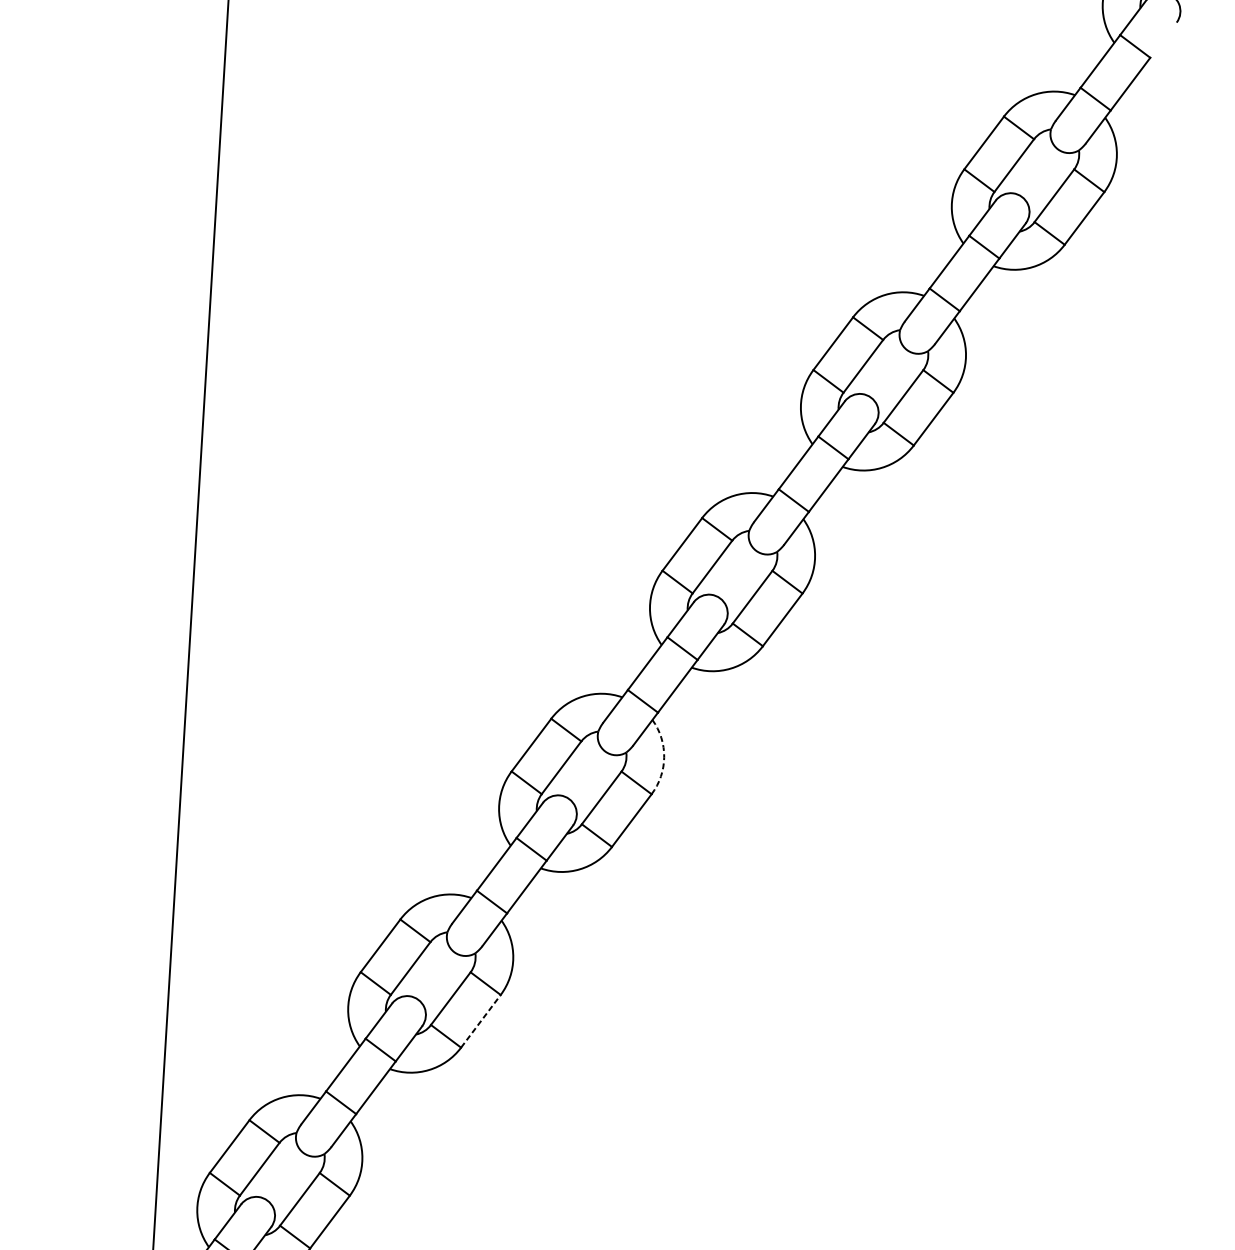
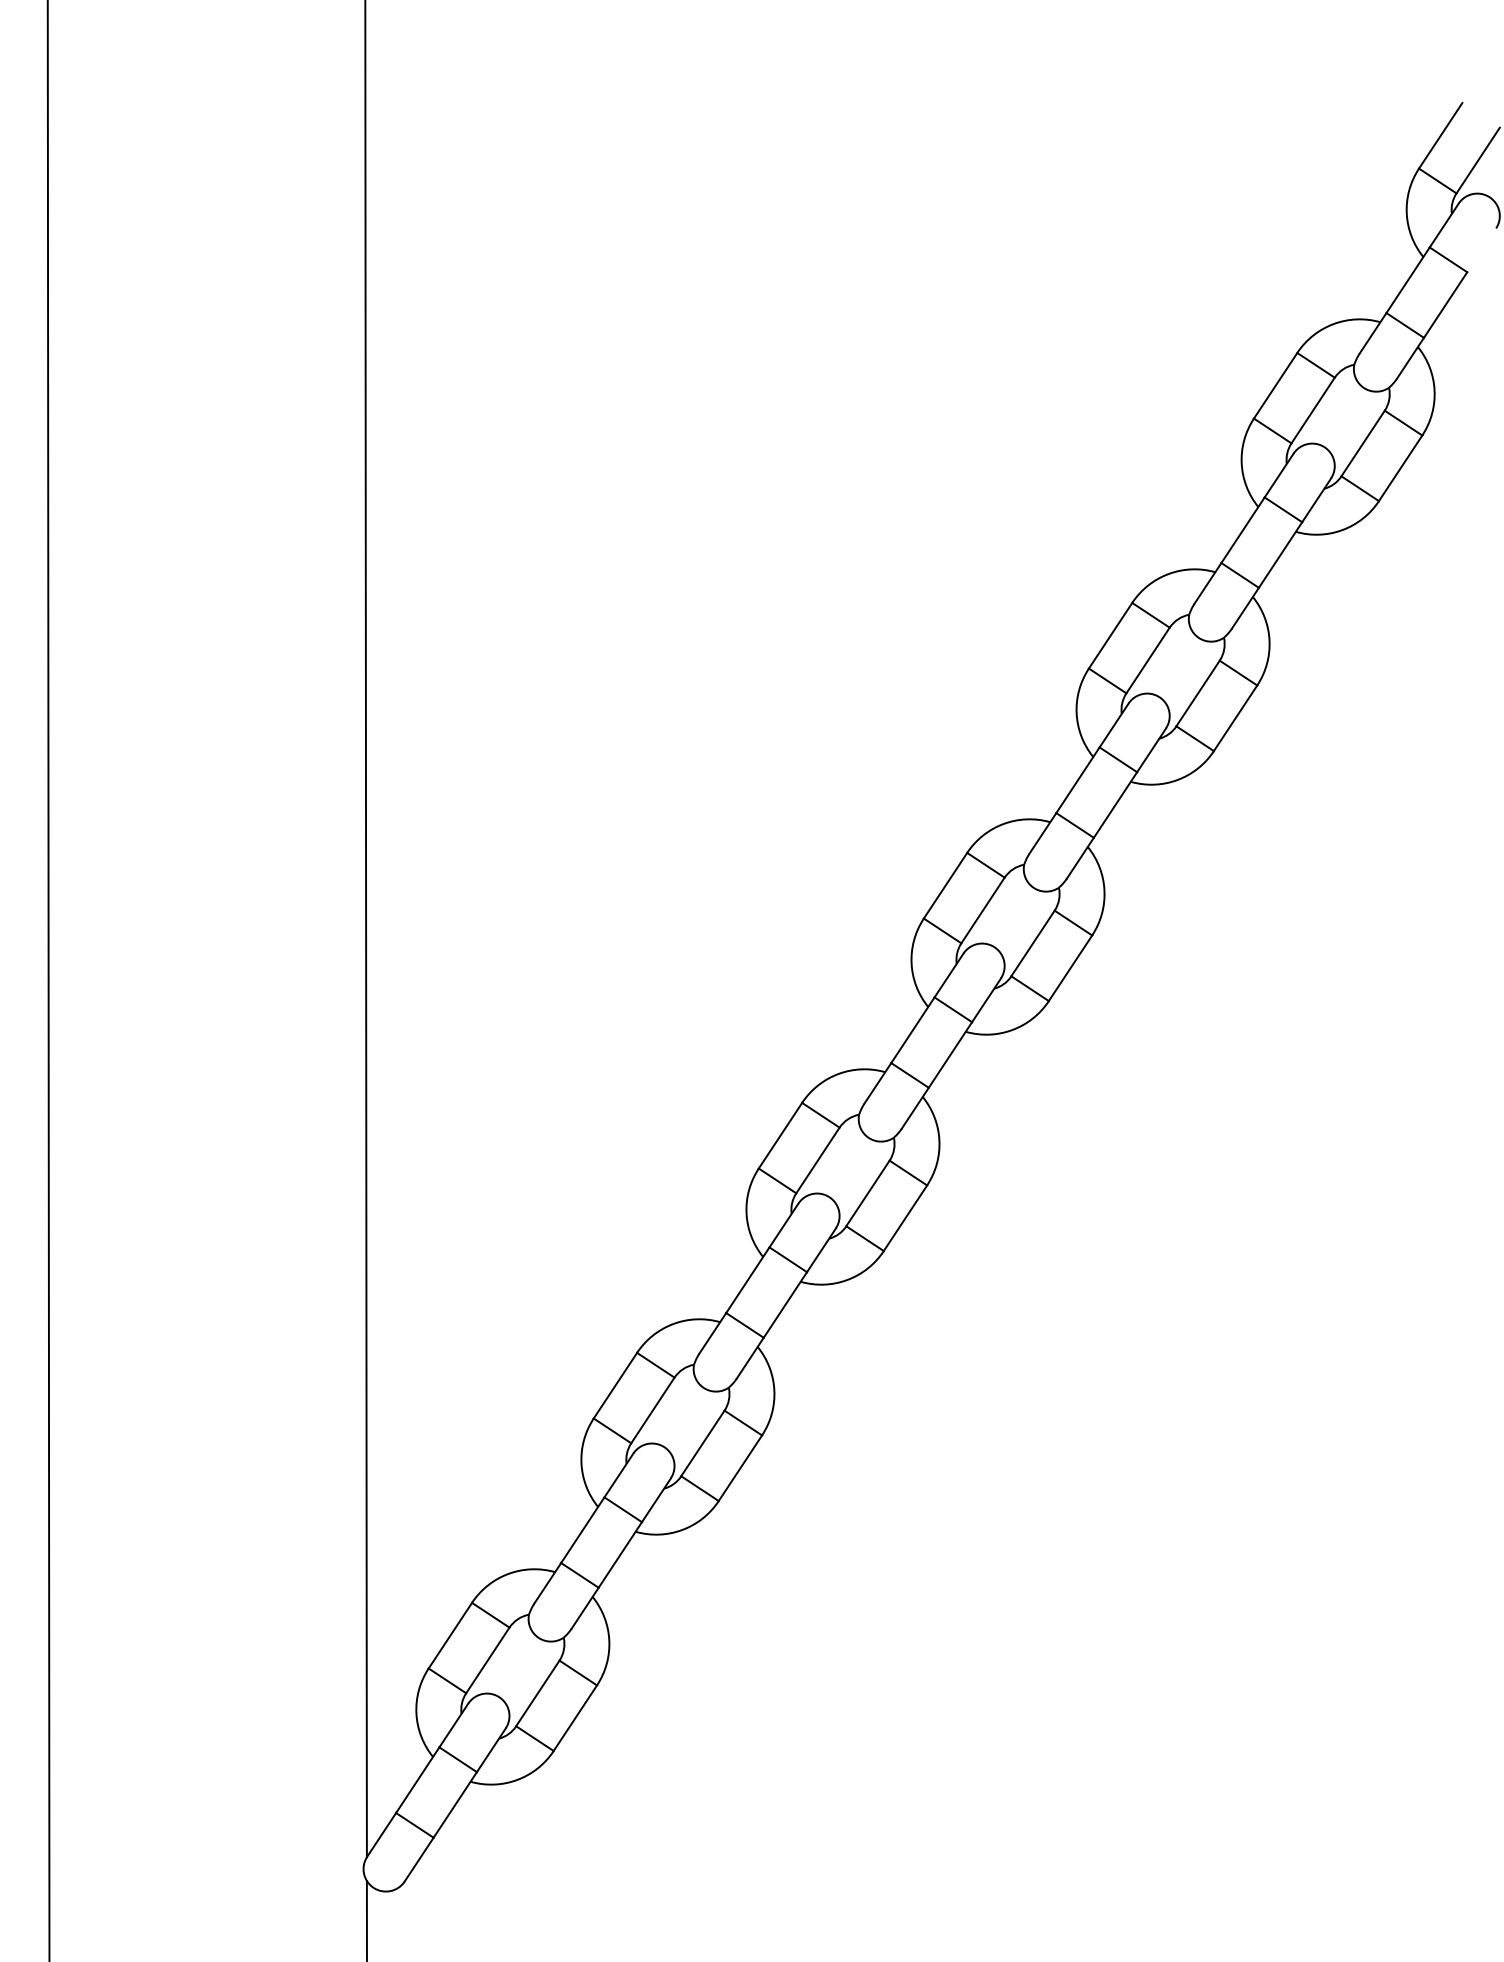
arc: (664, 757) -> (939, 1140), dashed -> solid
line: (481, 1020) -> (740, 1467), dashed -> solid

